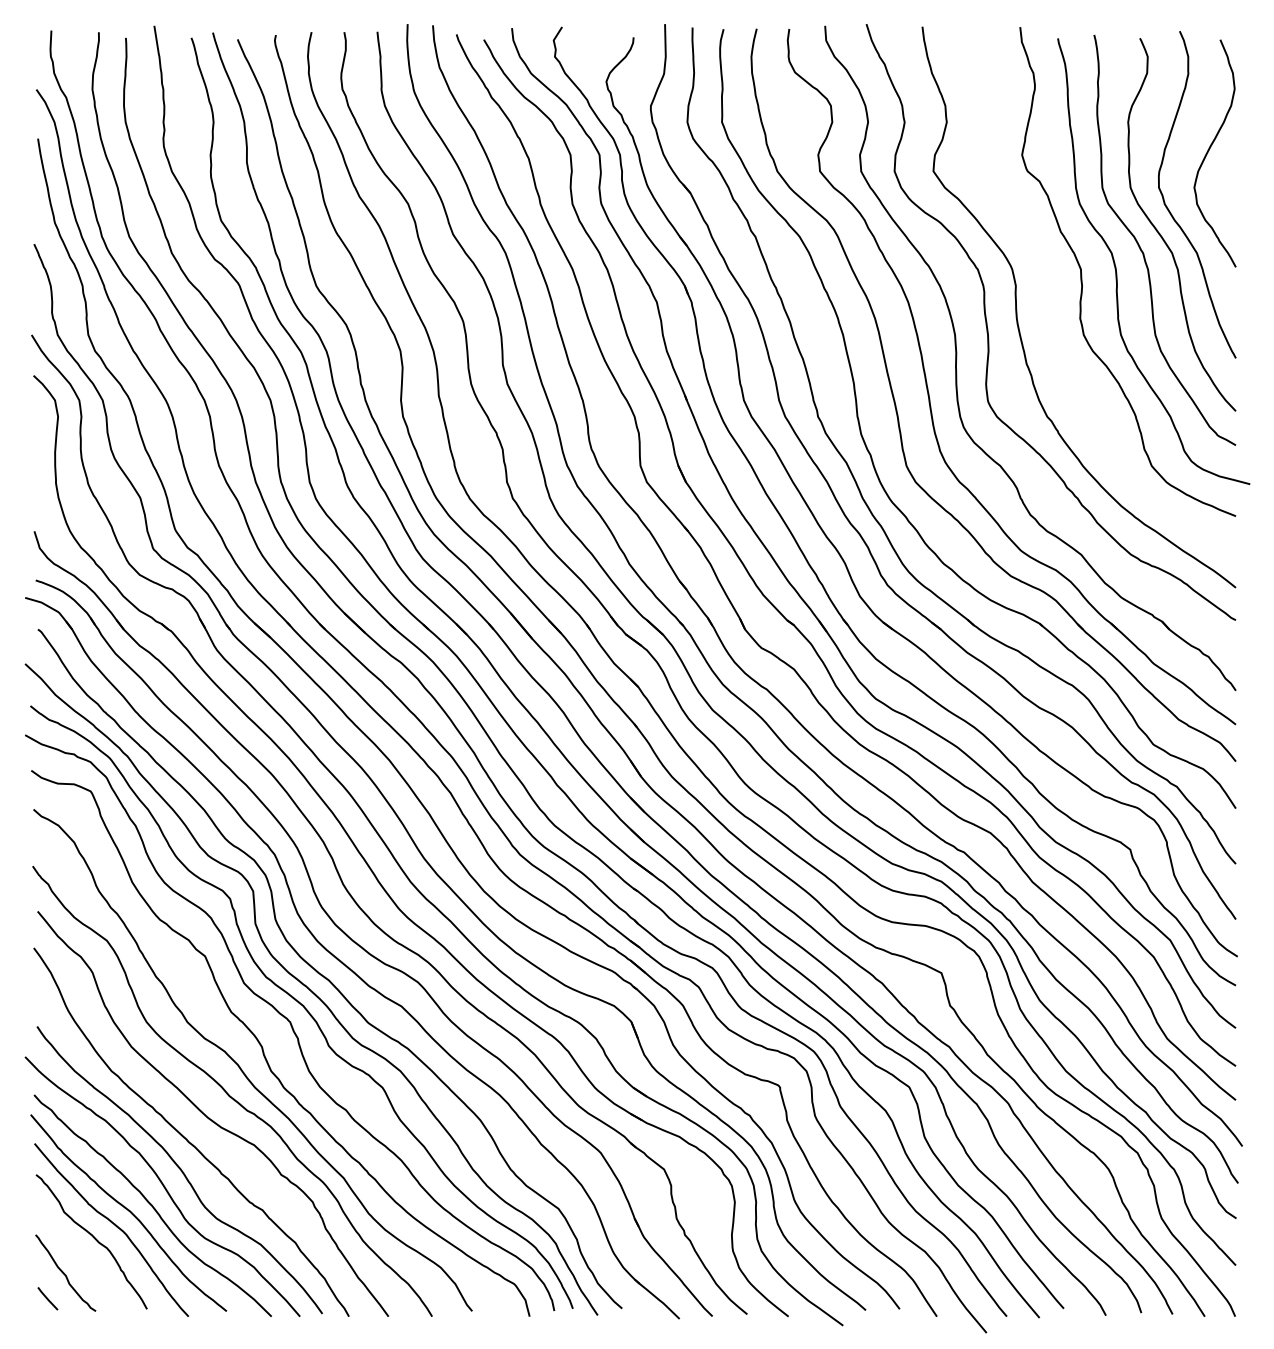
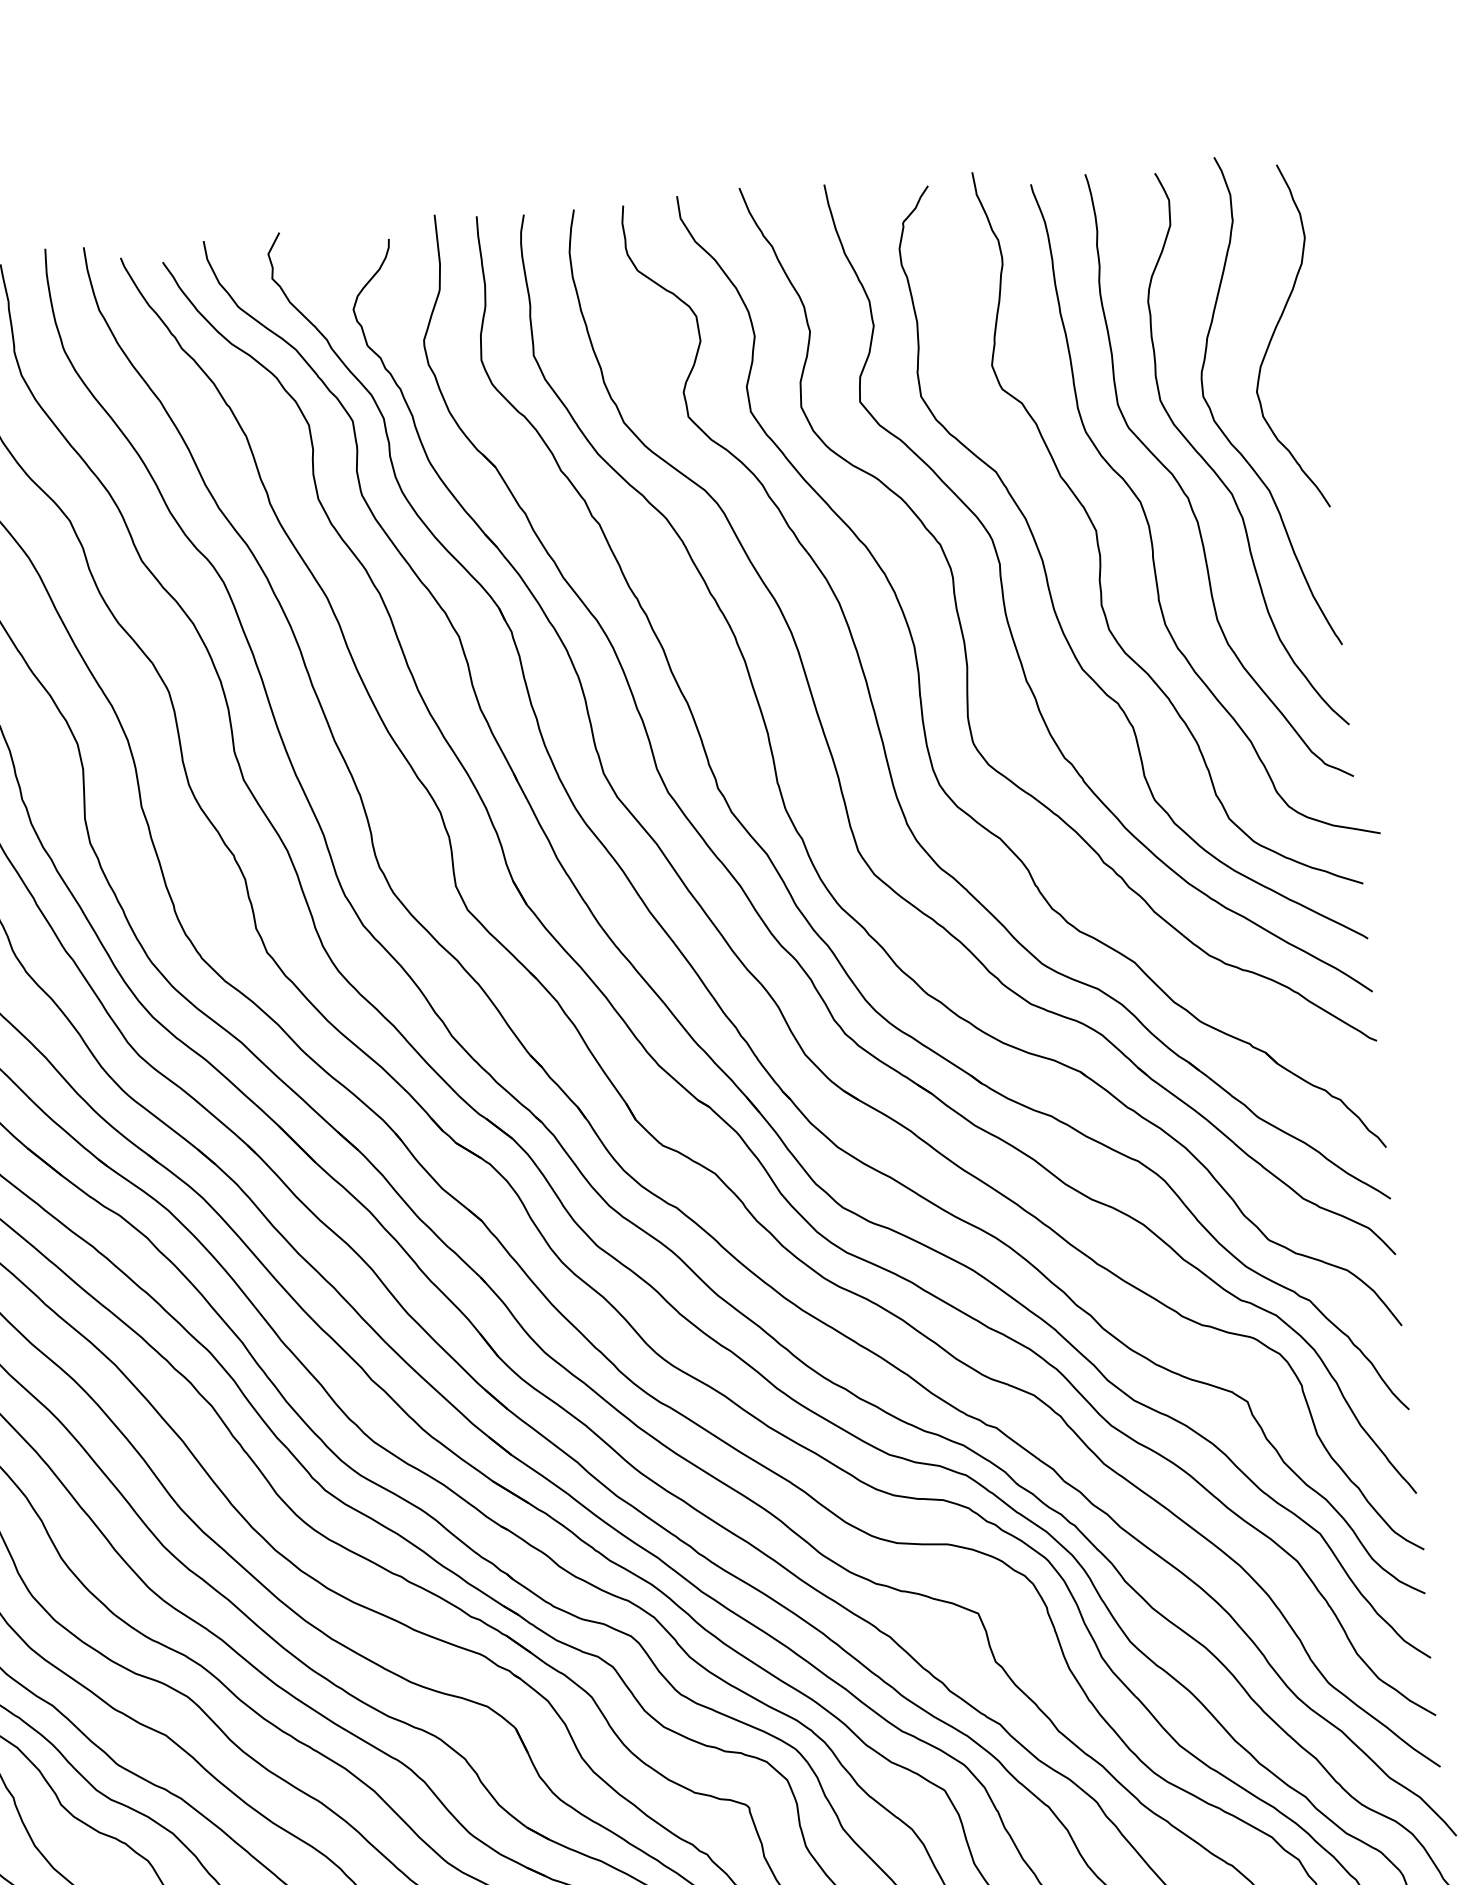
curve: (1047, 302) -> (1049, 585), added

